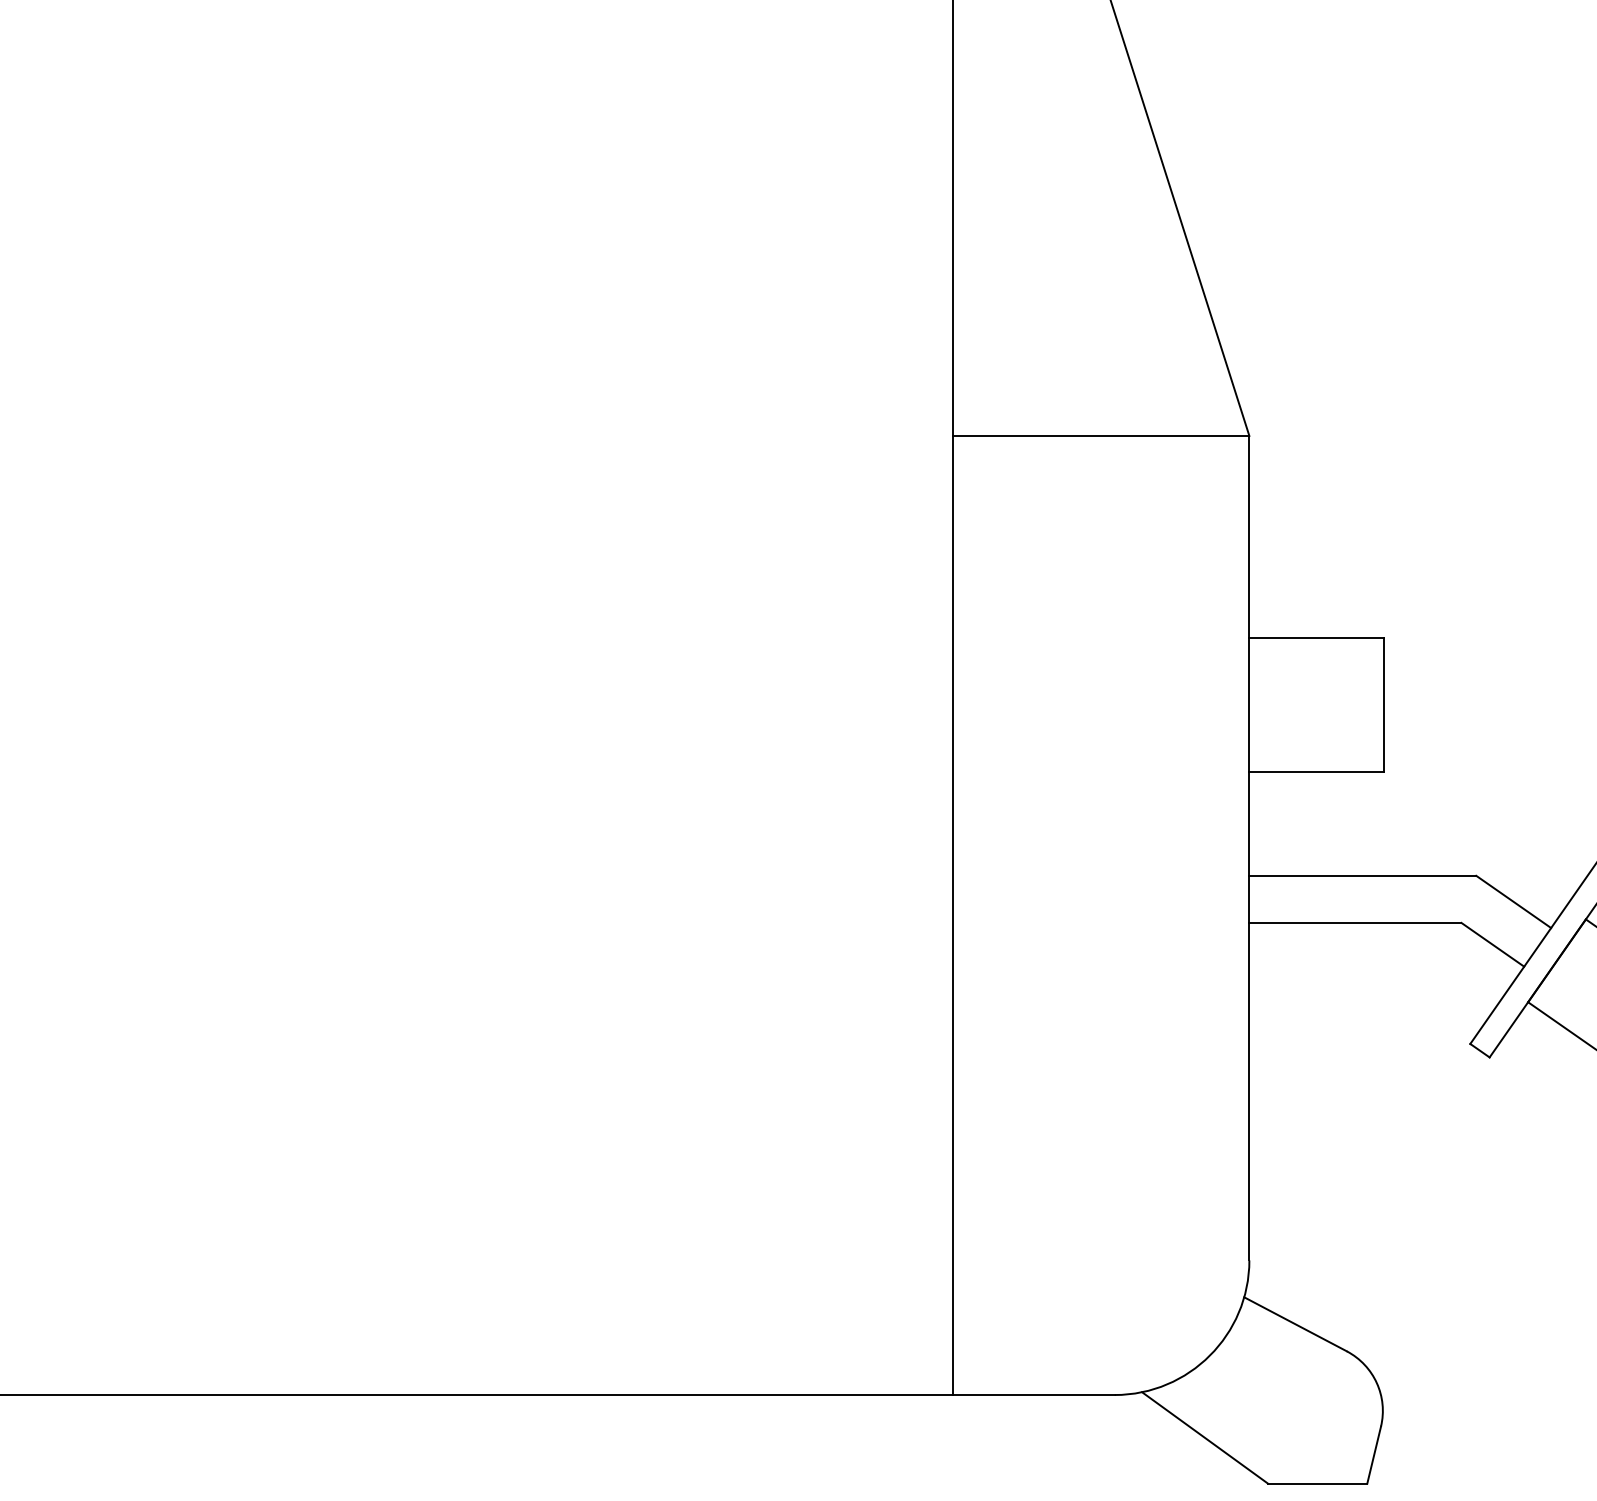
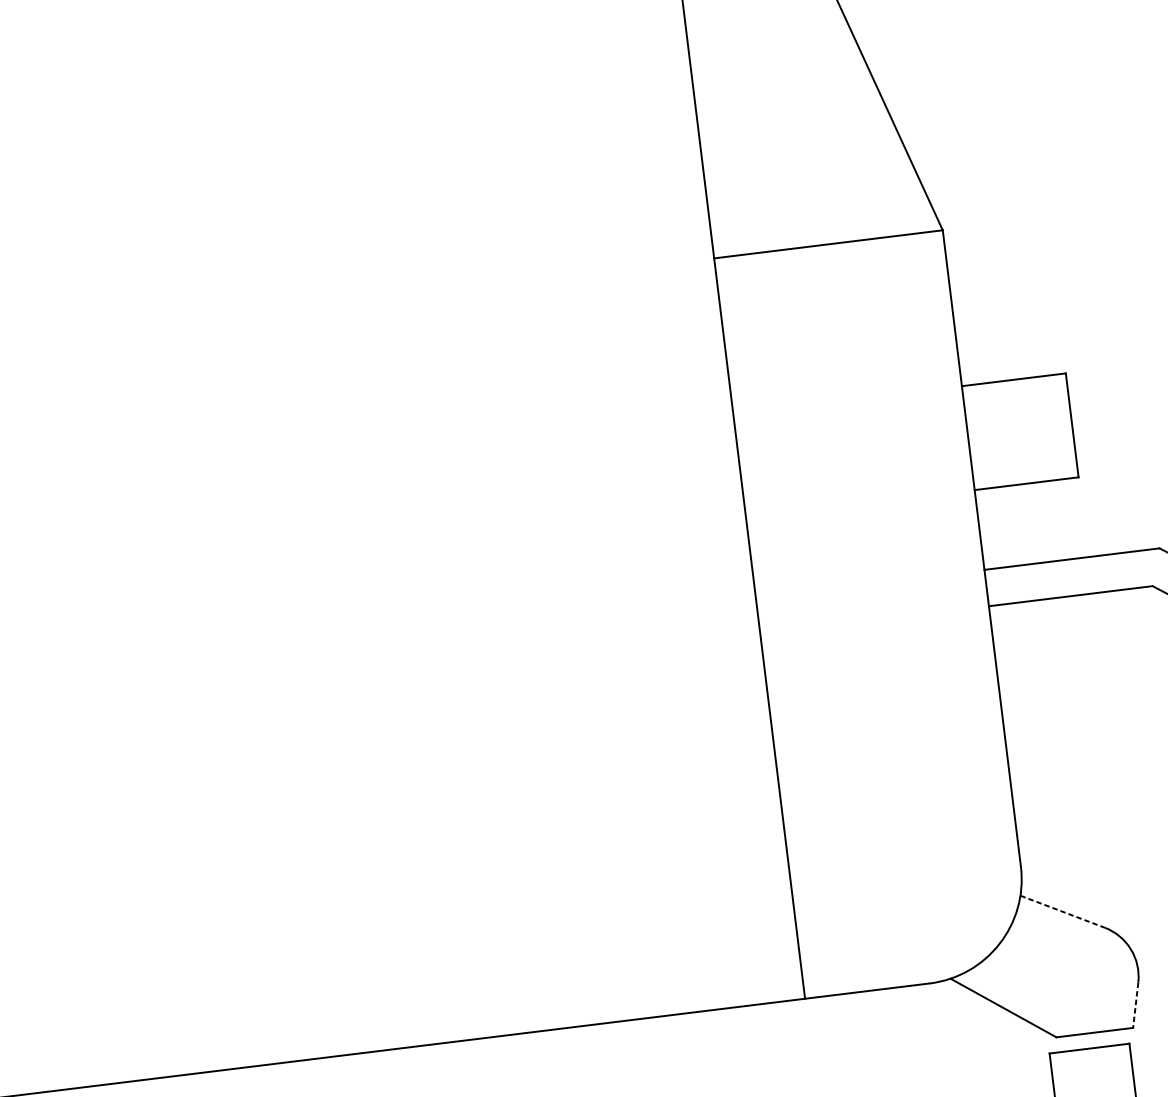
line: (1296, 1324) -> (1063, 911), solid -> dashed
line: (1374, 1455) -> (1136, 1005), solid -> dashed

